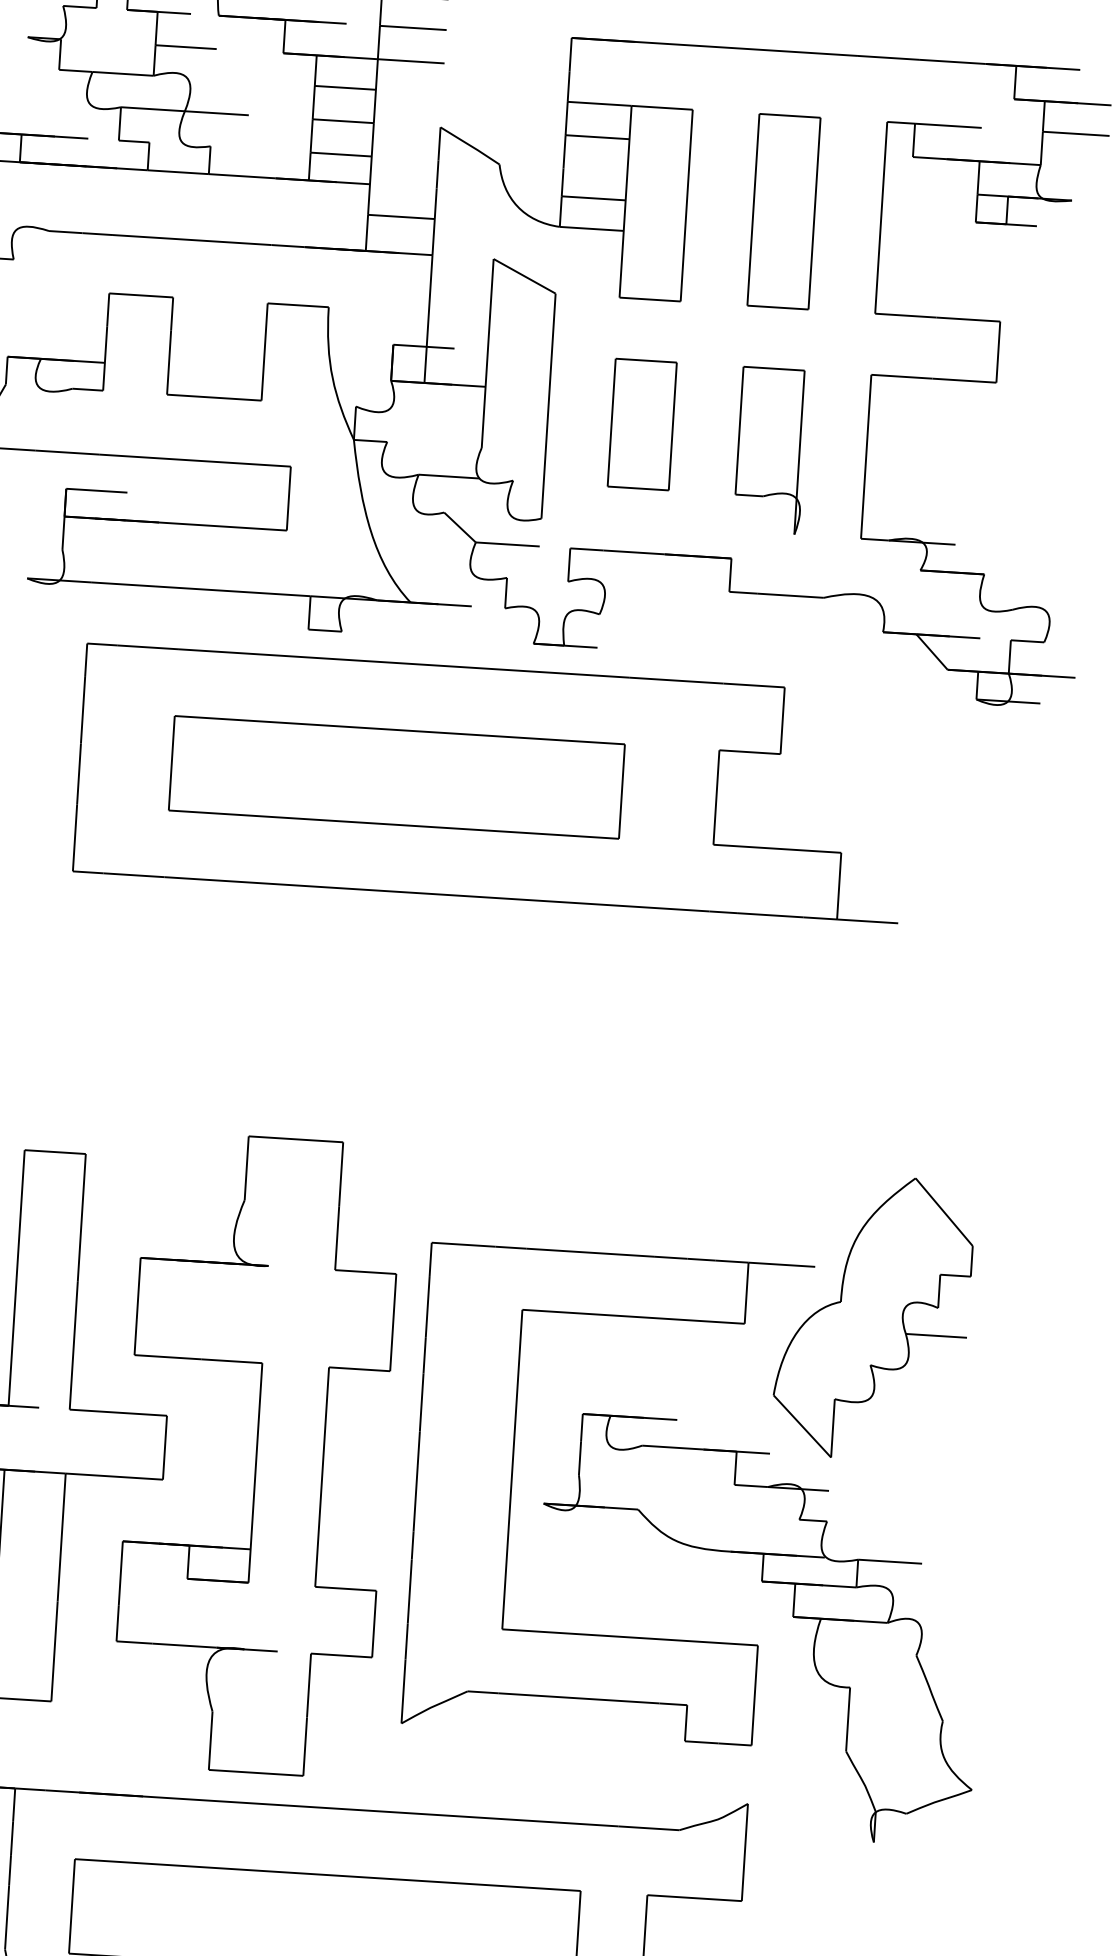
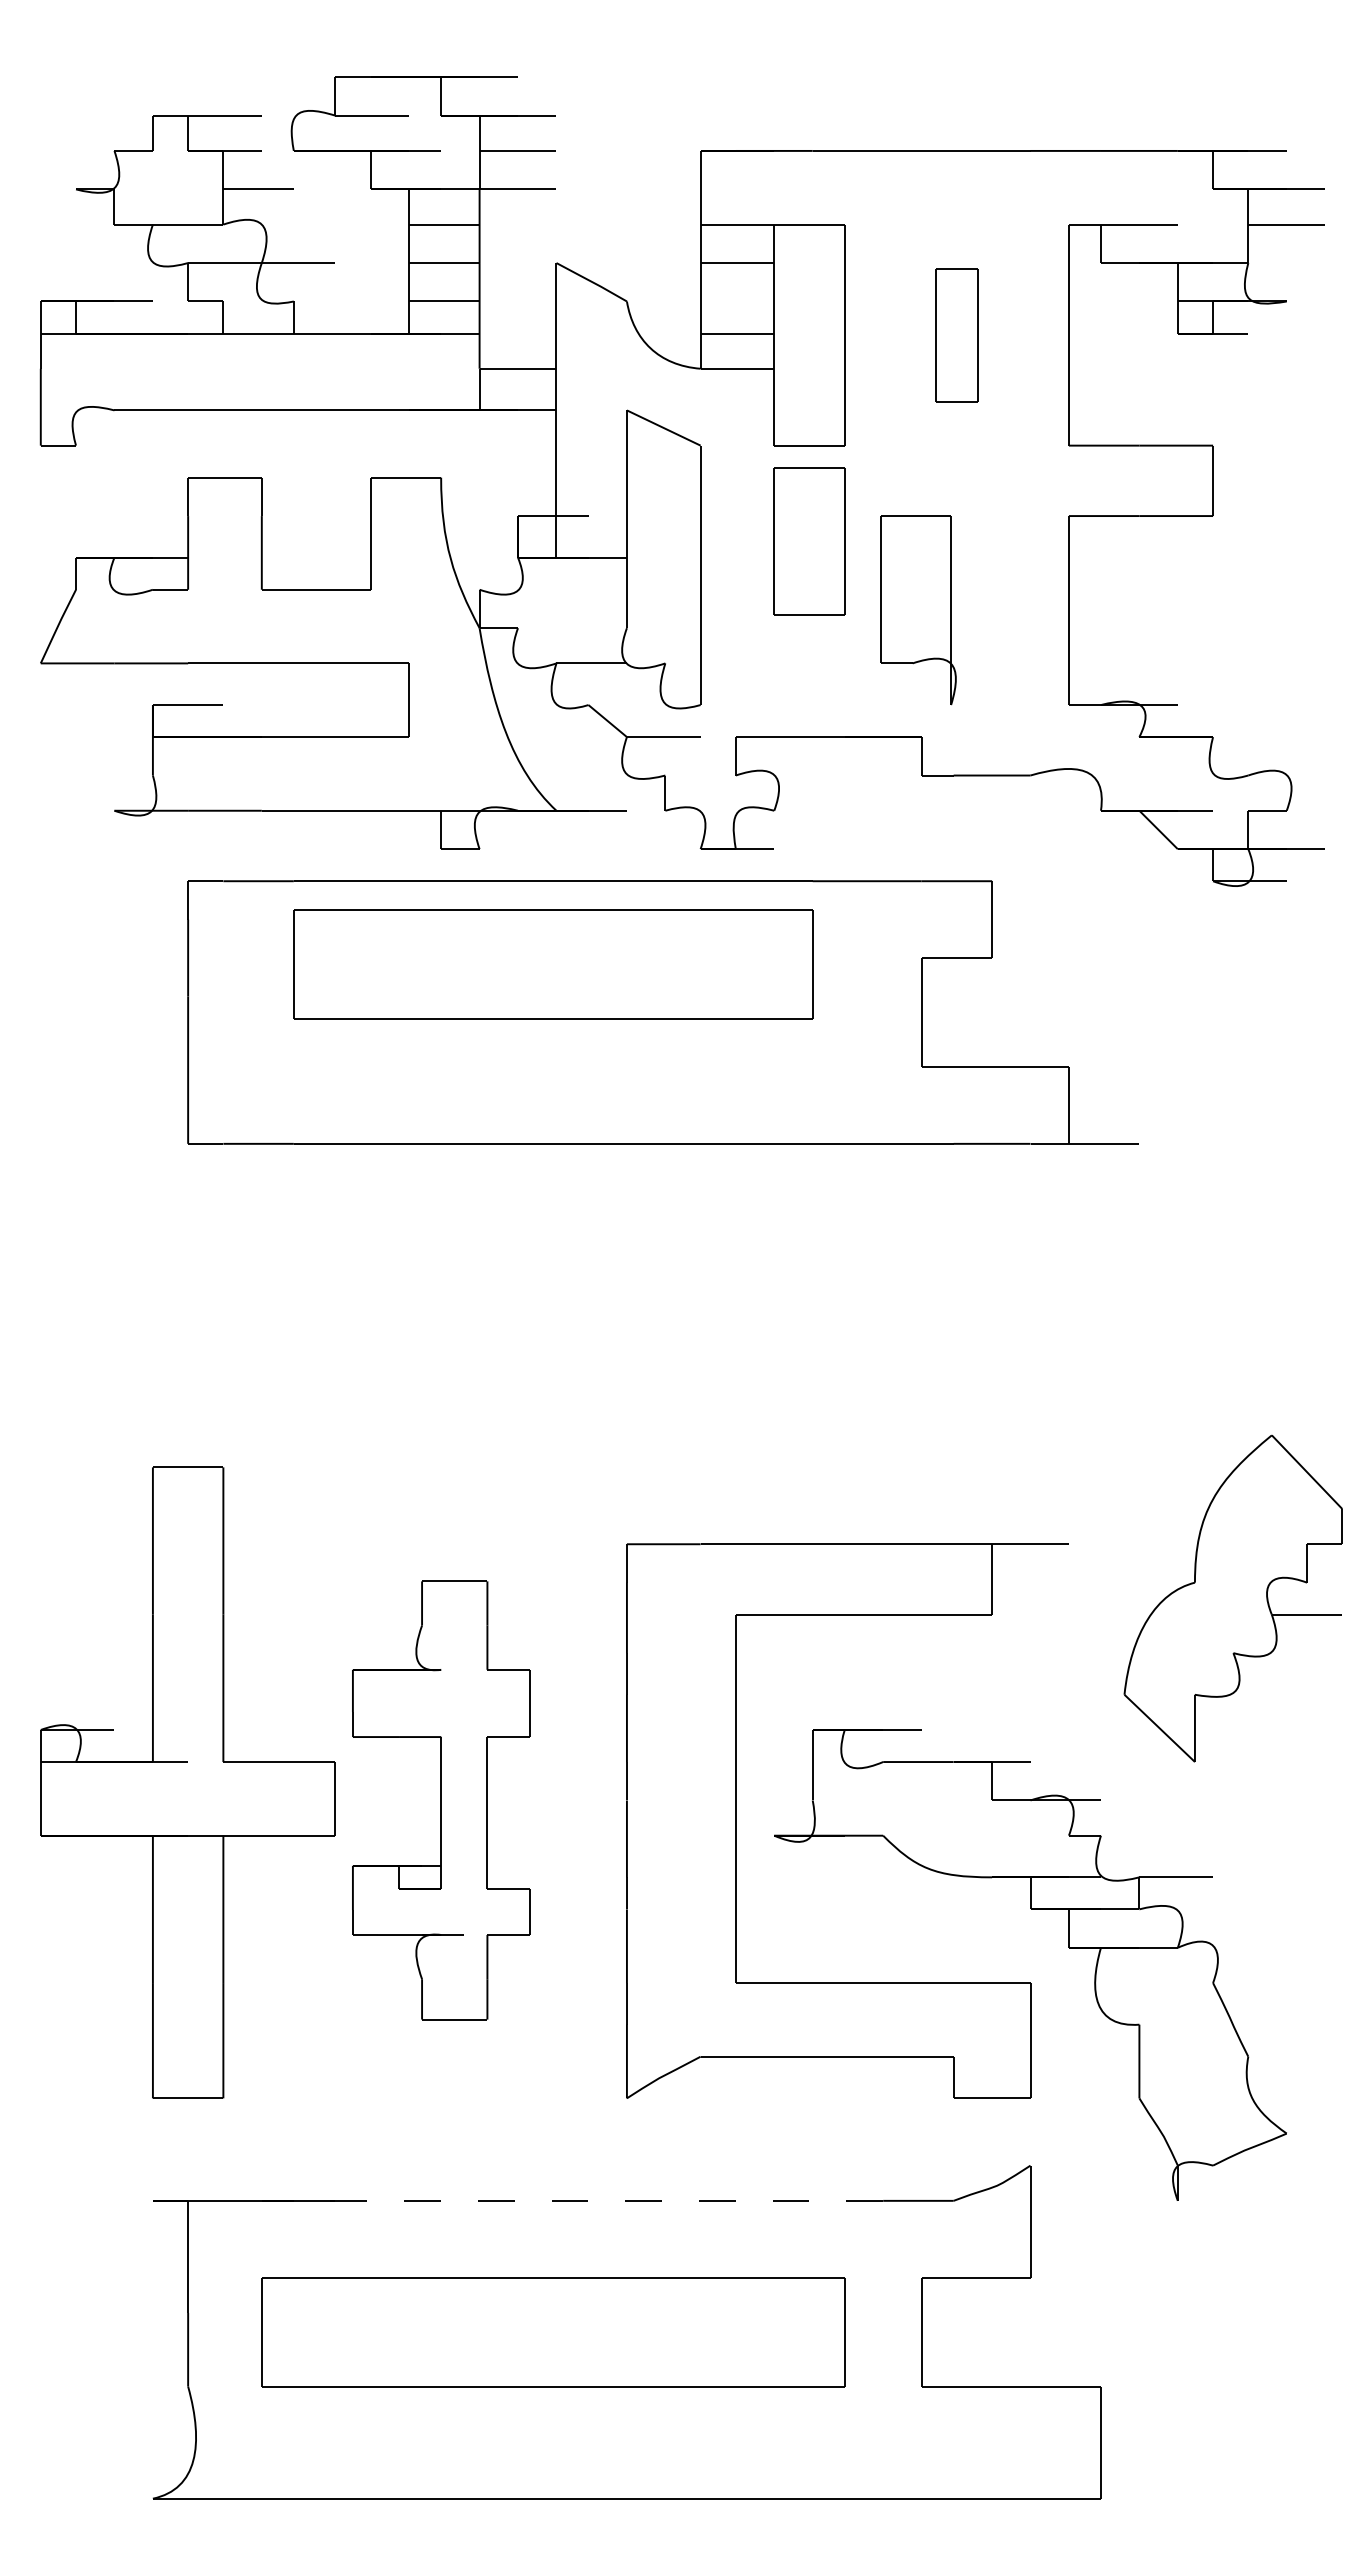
part: (783, 212) -> (956, 335), size x0.6
part: (642, 424) -> (809, 541), moved
part: (771, 450) -> (918, 610), moved
part: (397, 777) -> (553, 964), moved
part: (872, 1317) -> (1232, 1598), moved
part: (256, 1454) -> (441, 1800), size x0.6
line: (362, 1809) -> (588, 2200), solid -> dashed

